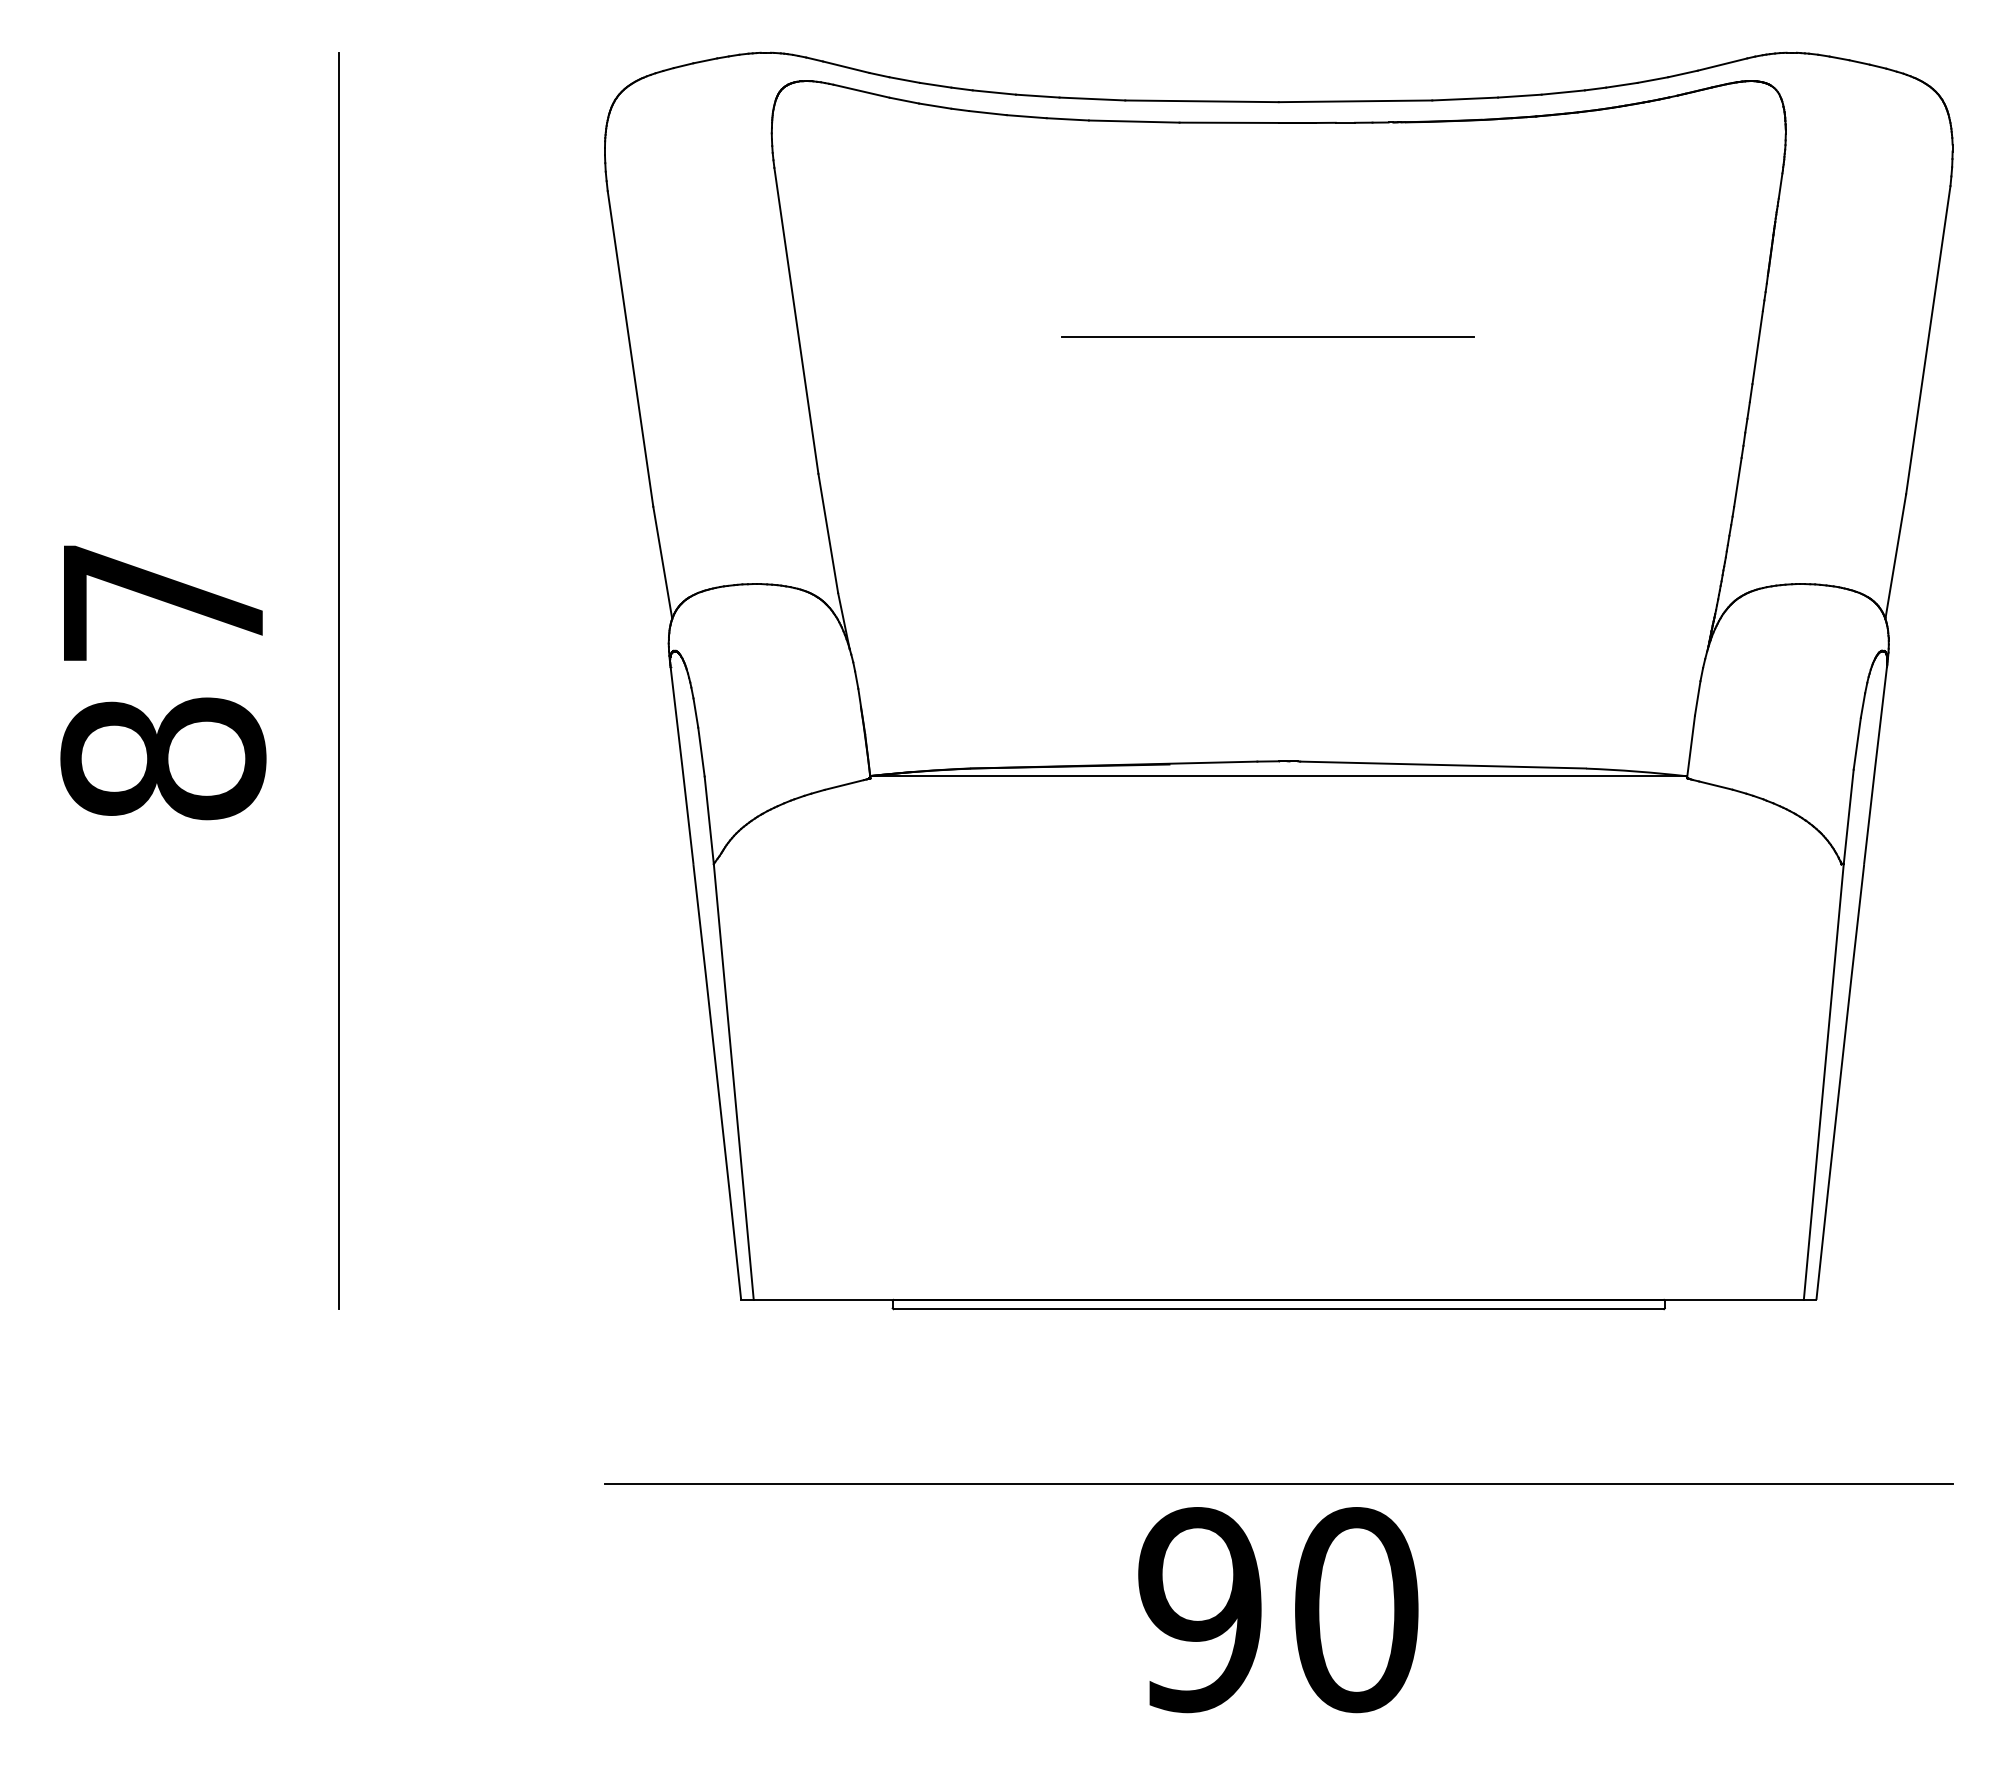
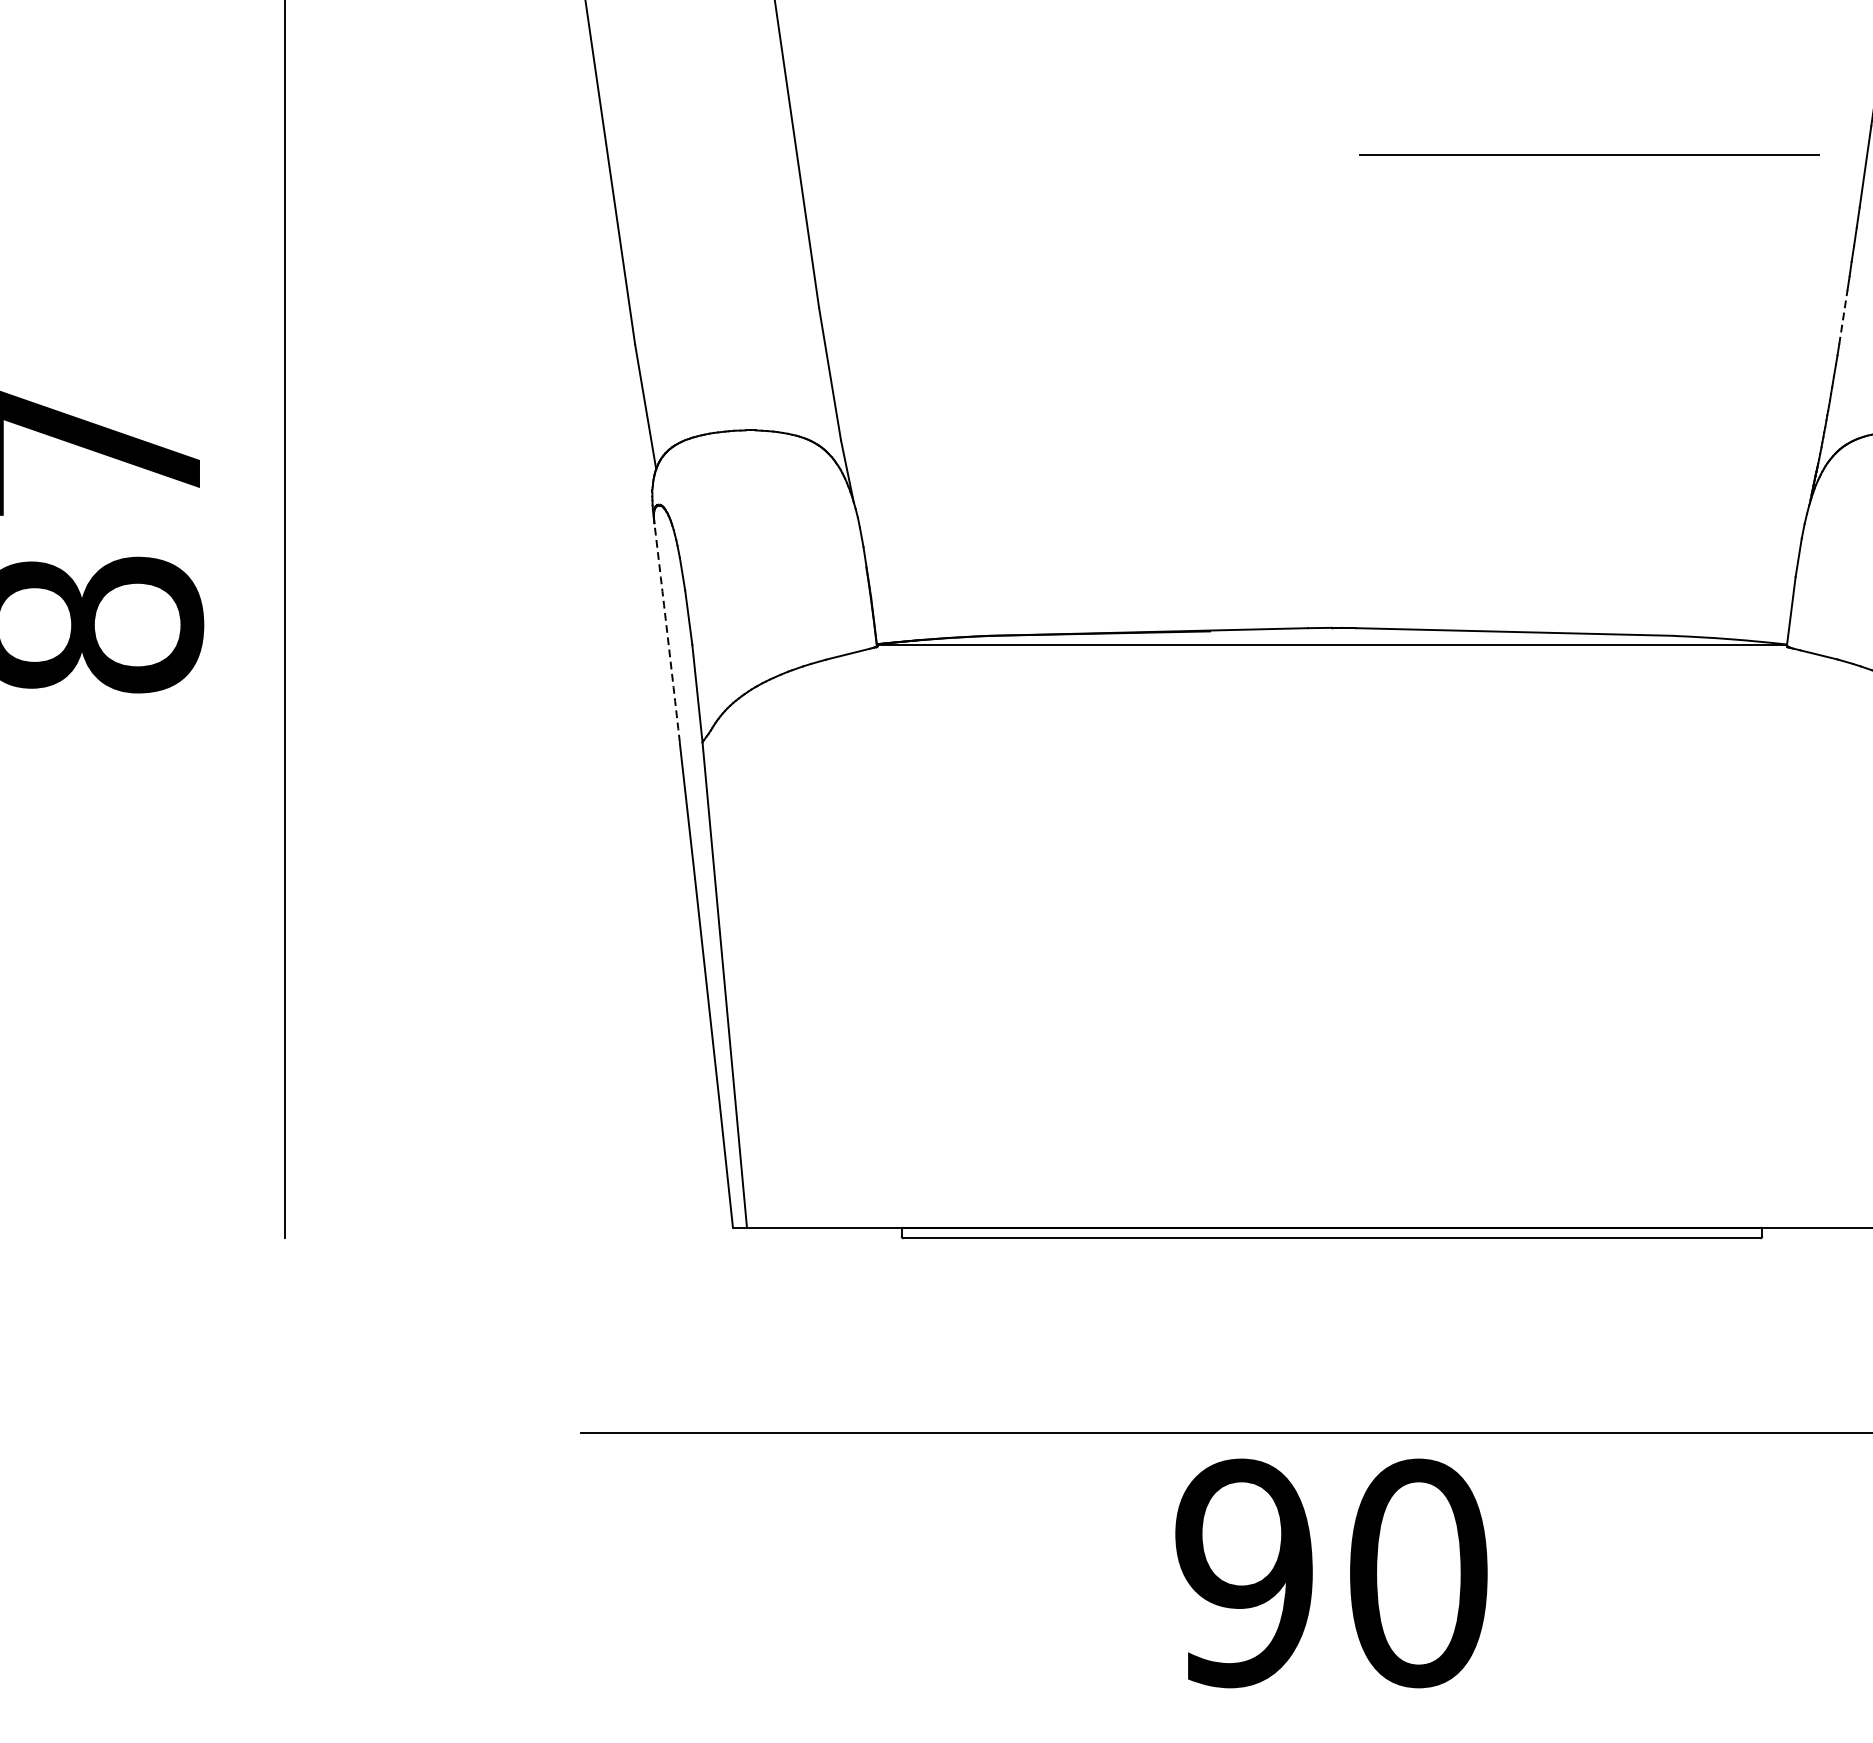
line: (1267, 336) -> (1588, 154), moved
line: (1737, 482) -> (1842, 317), solid -> dashed
arc: (682, 765) -> (667, 632), solid -> dashed

